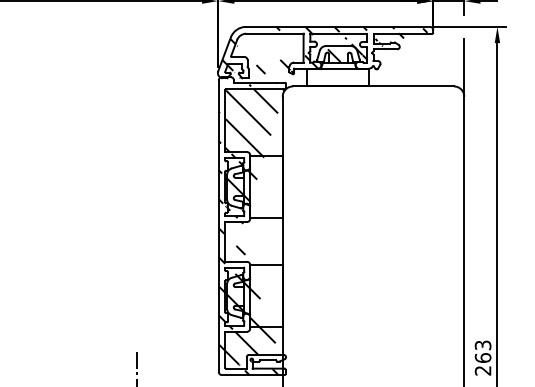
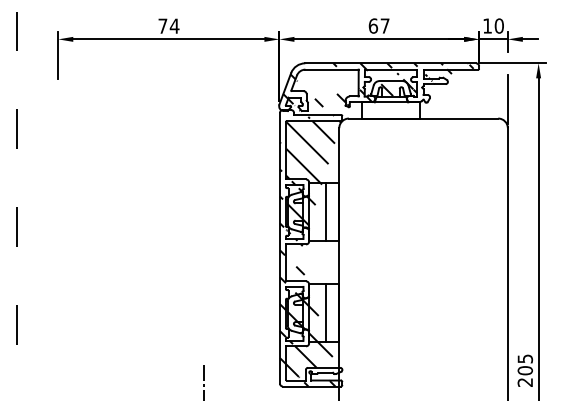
line: (267, 186) -> (325, 211), added
line: (267, 296) -> (325, 313), added
text: (482, 351) -> (524, 364), 263 -> 205

